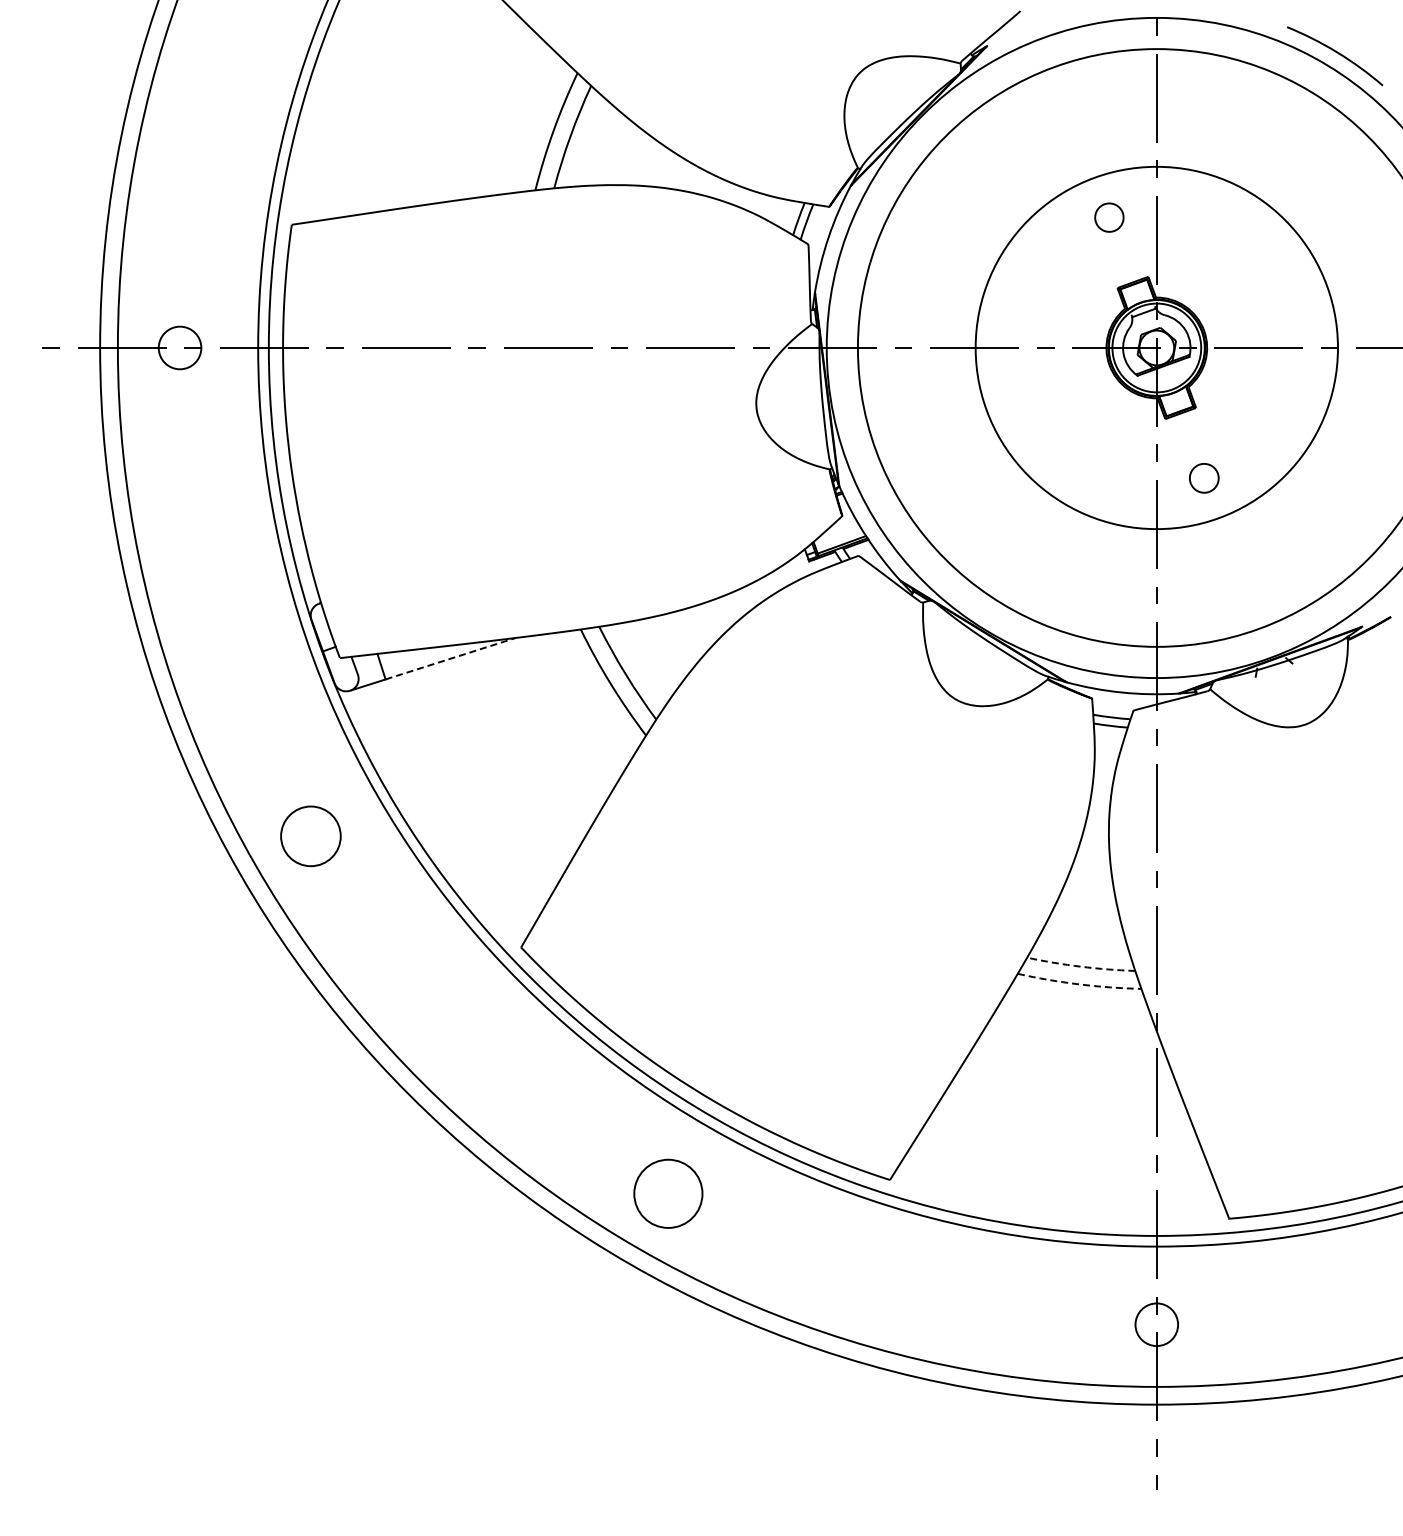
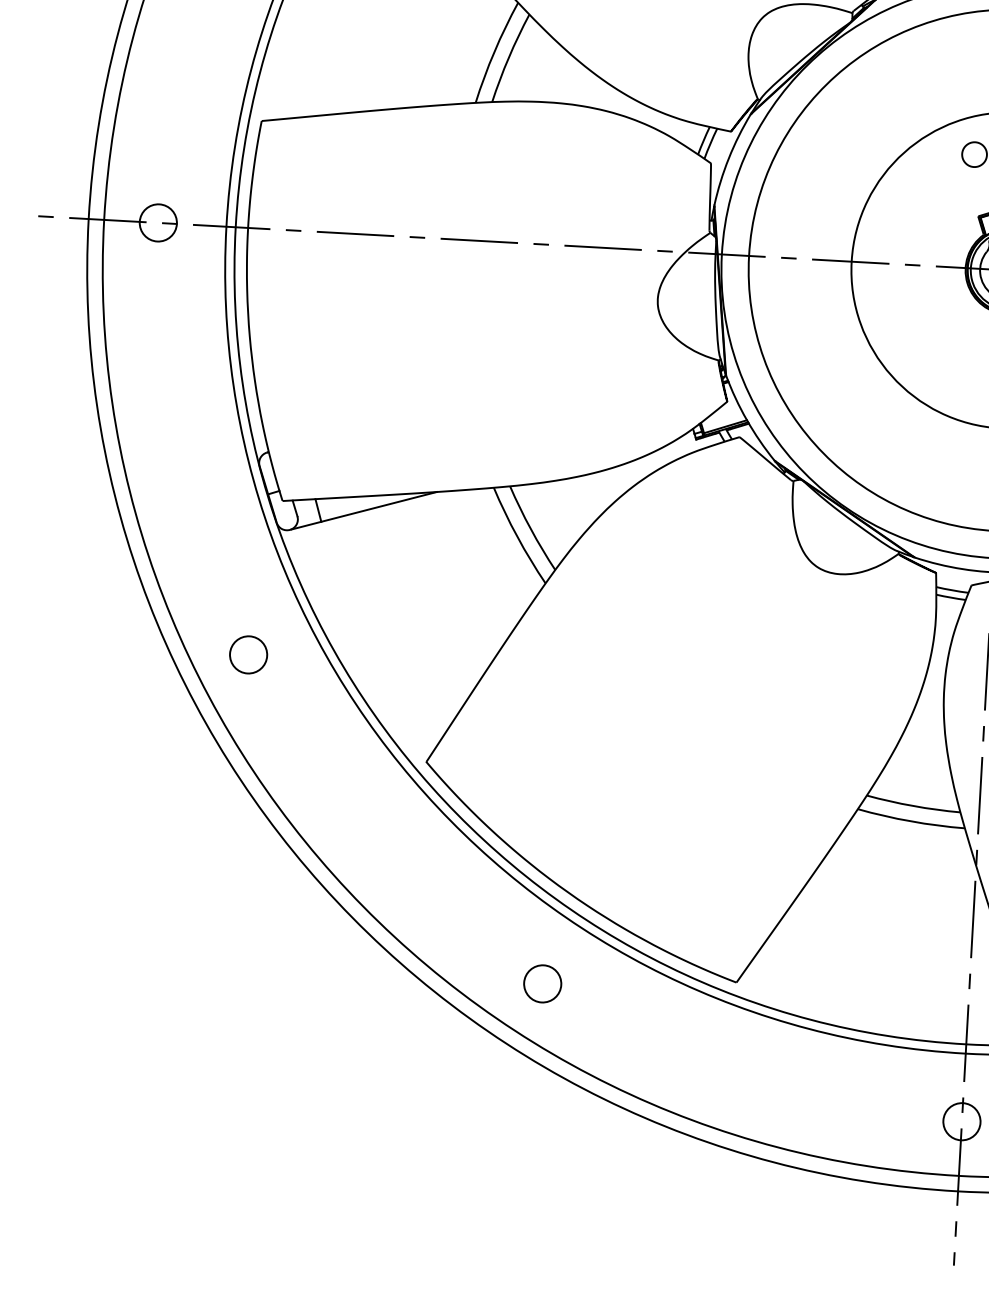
line: (451, 658) -> (379, 506), dashed -> solid
circle: (310, 836) -> (248, 655), size x0.71
arc: (1081, 966) -> (913, 805), dashed -> solid
arc: (1079, 984) -> (911, 821), dashed -> solid
circle: (668, 1193) -> (542, 983), size x0.62

